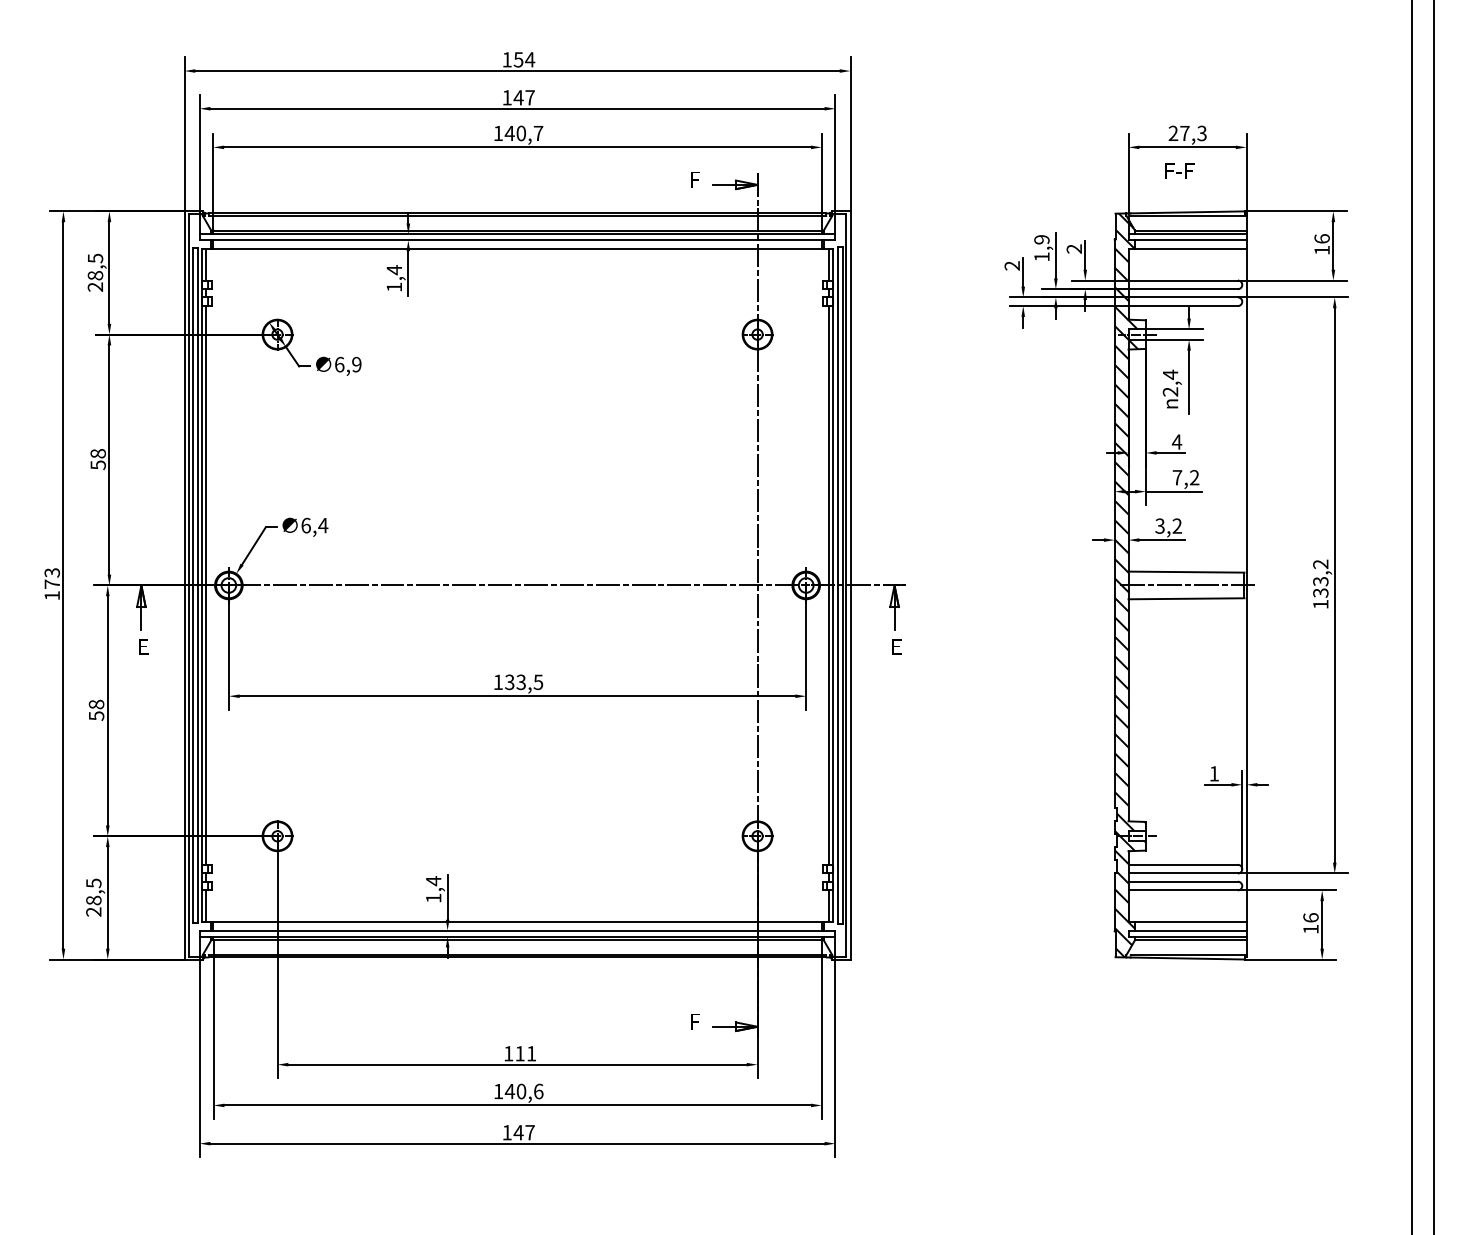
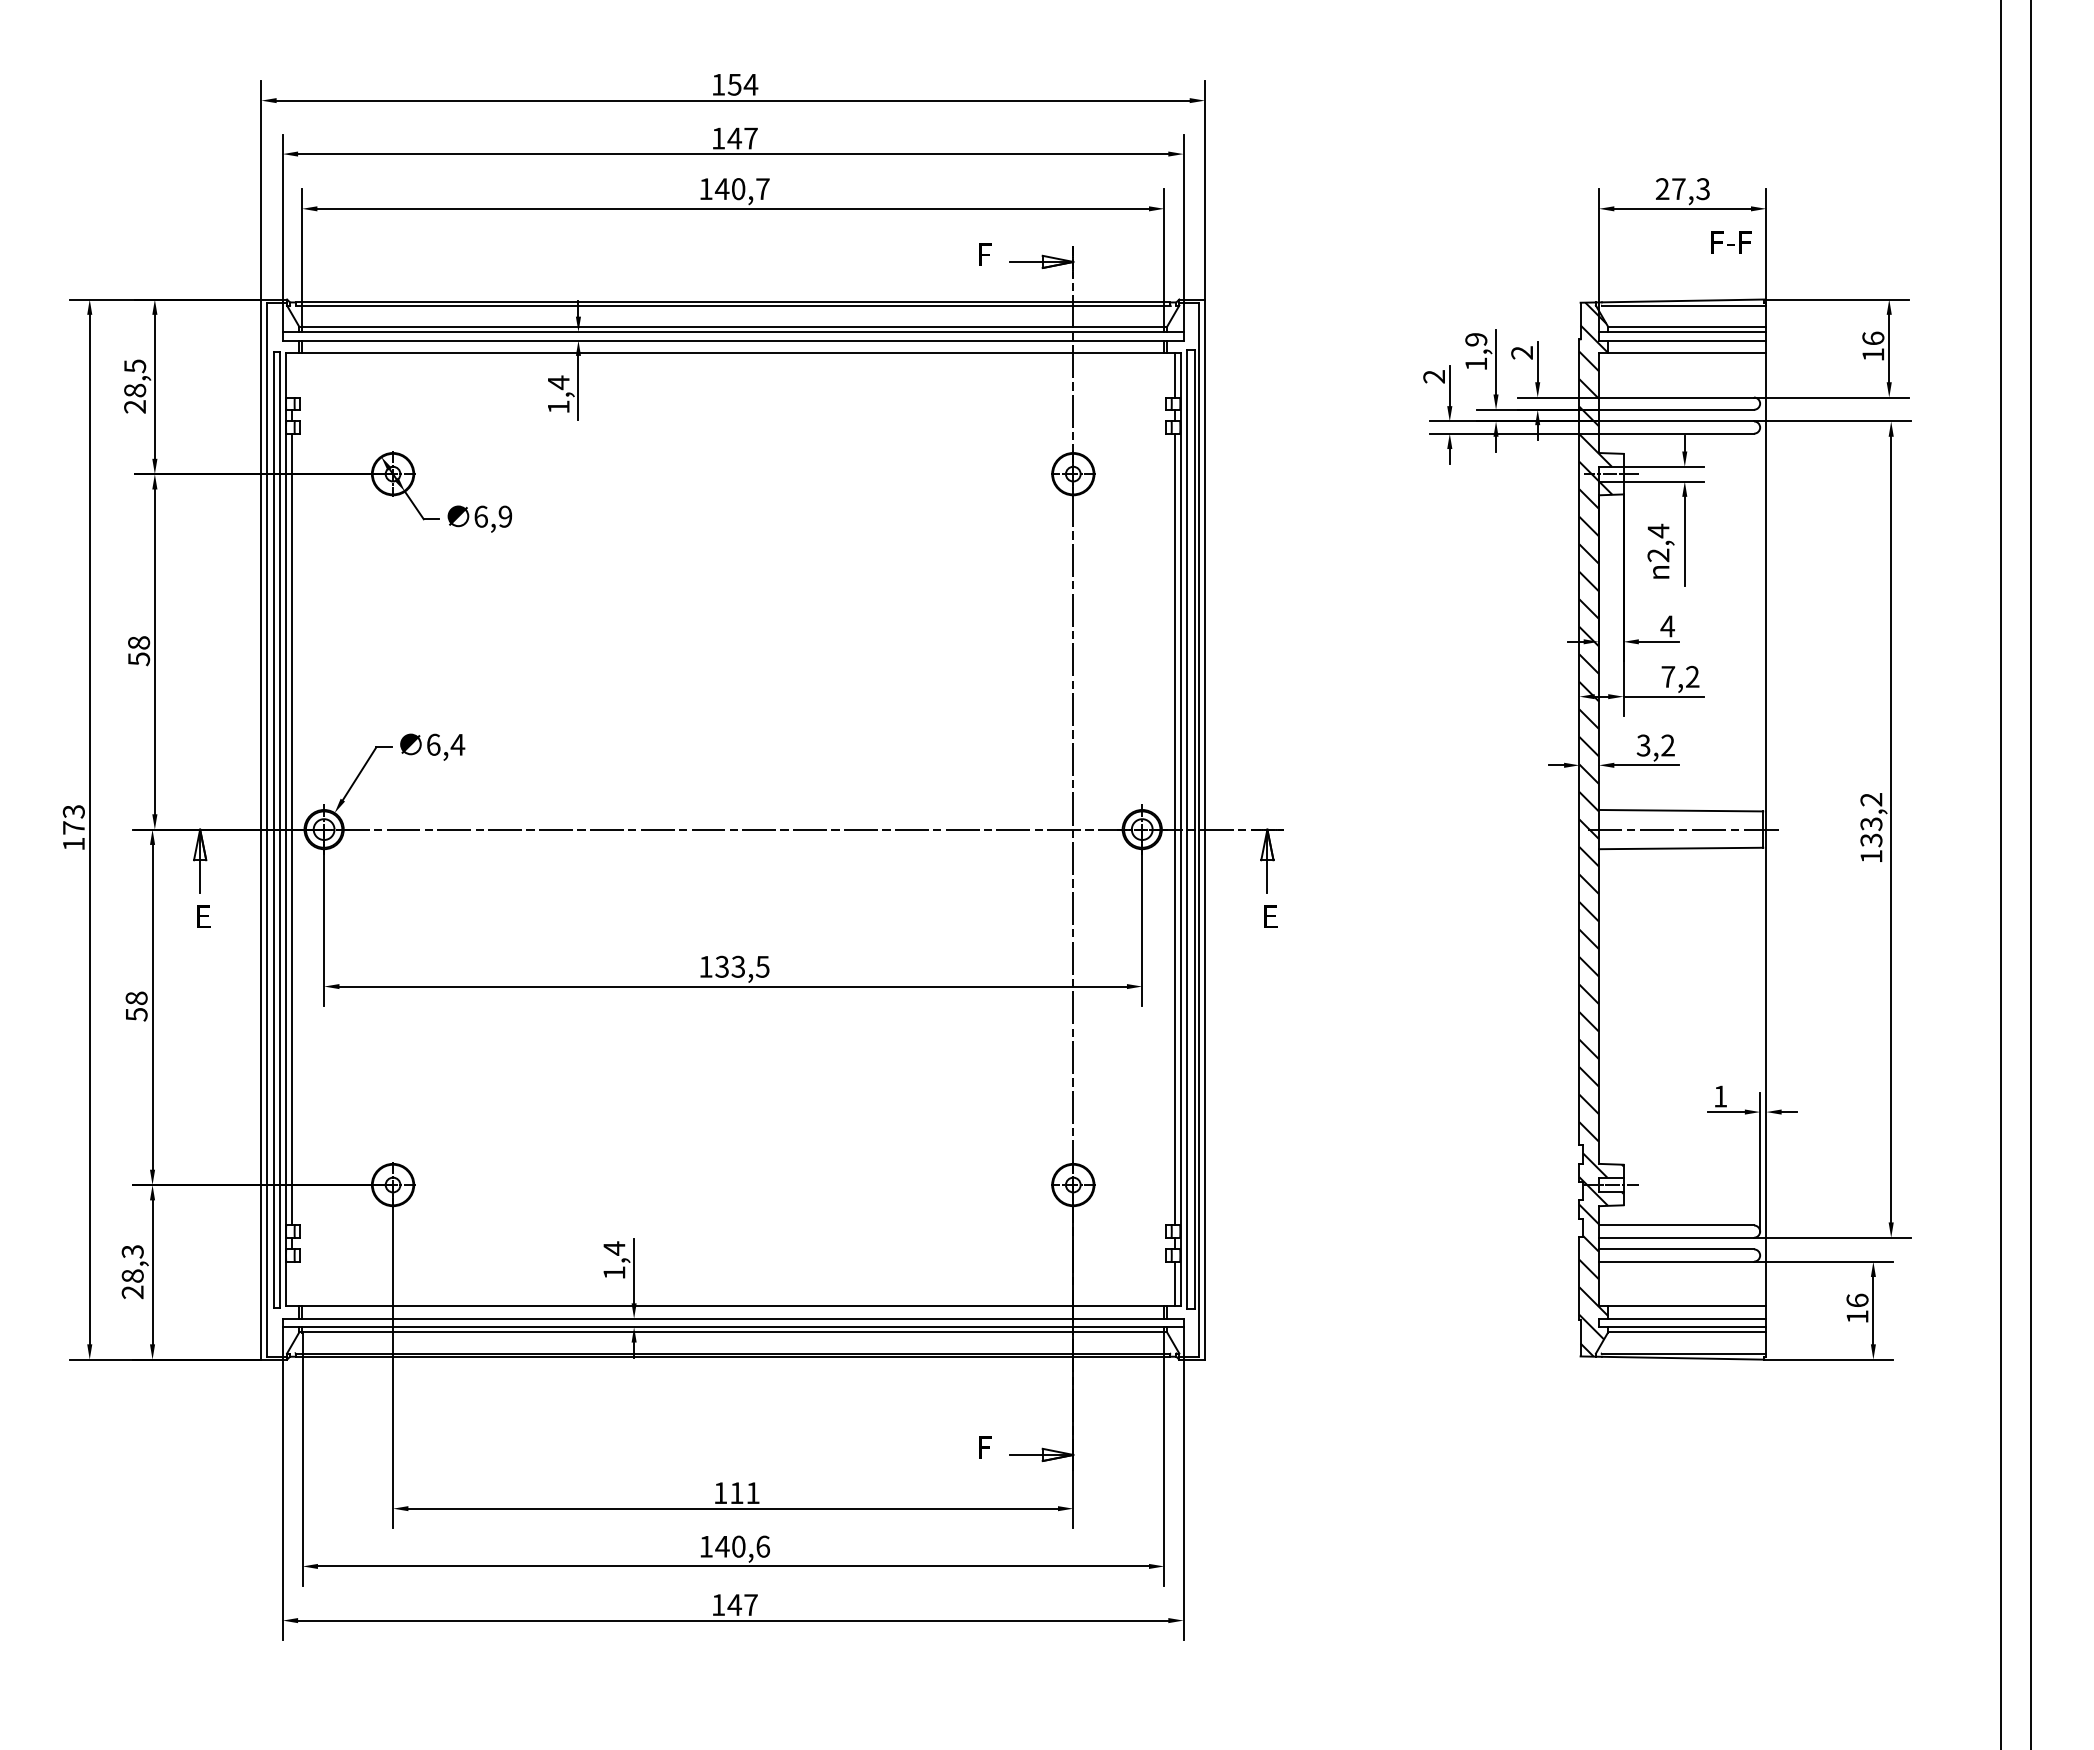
text: (1179, 171) -> (1731, 242), moved
line: (205, 264) -> (291, 374), removed
text: (93, 883) -> (132, 1251), 28,5 -> 28,3
line: (205, 905) -> (291, 1283), removed

